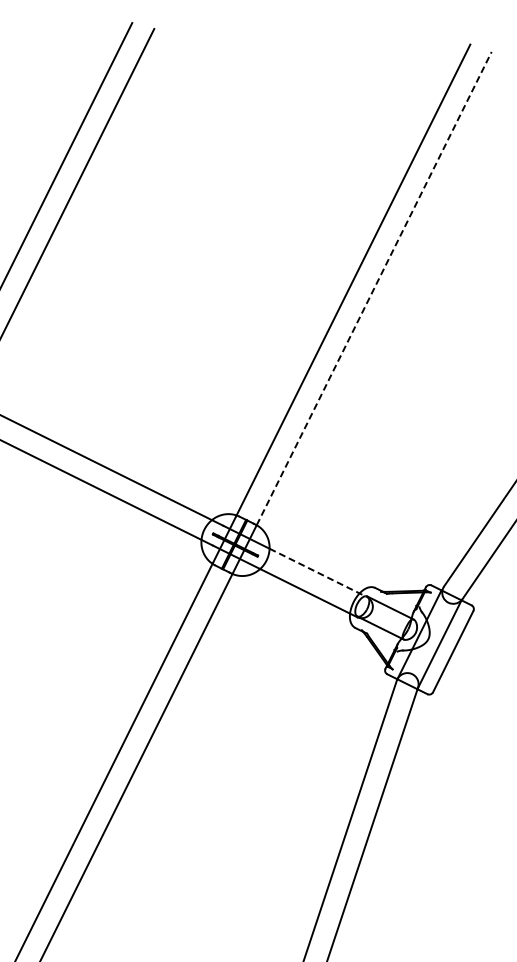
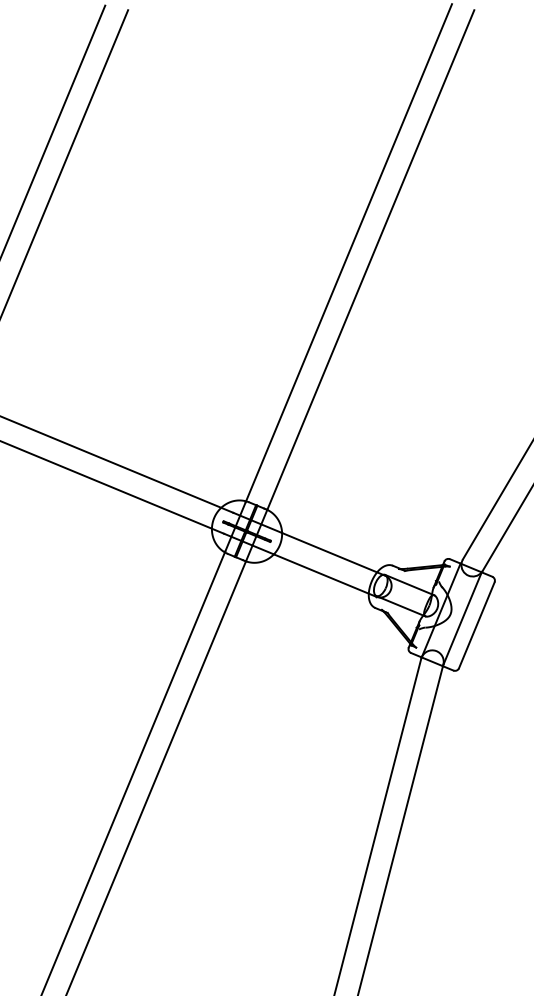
line: (374, 288) -> (371, 259), dashed -> solid
line: (318, 573) -> (333, 554), dashed -> solid

